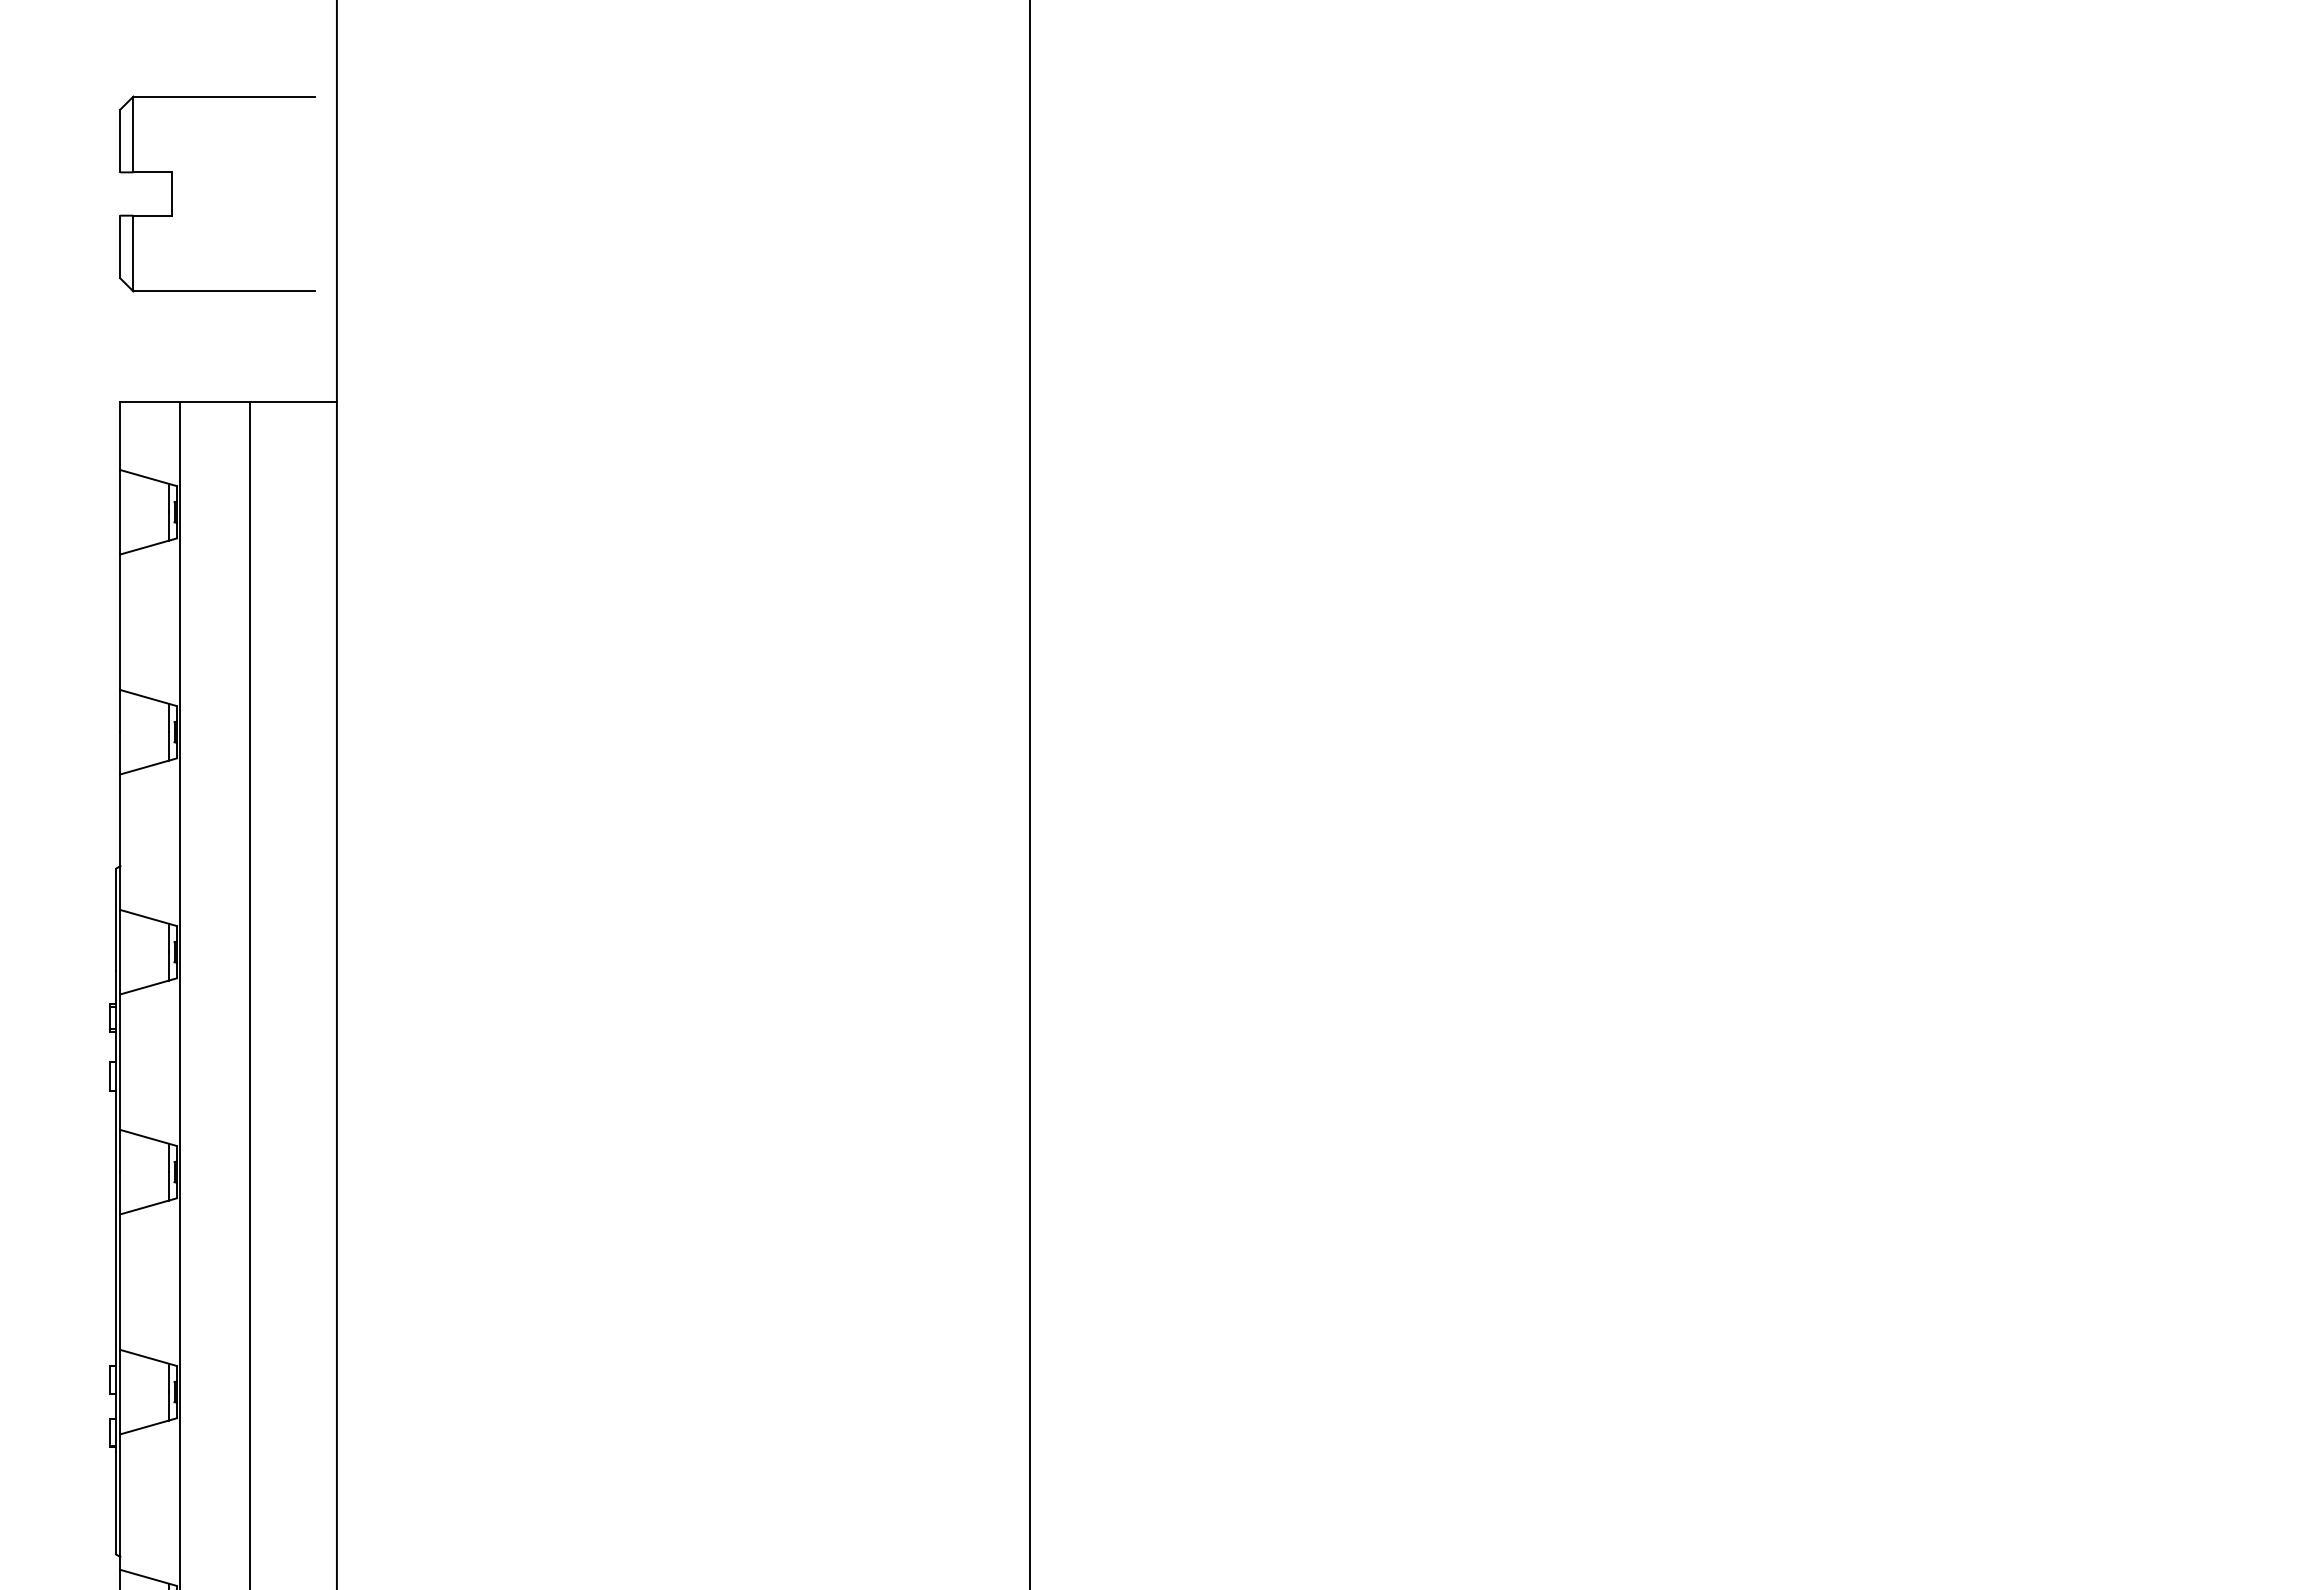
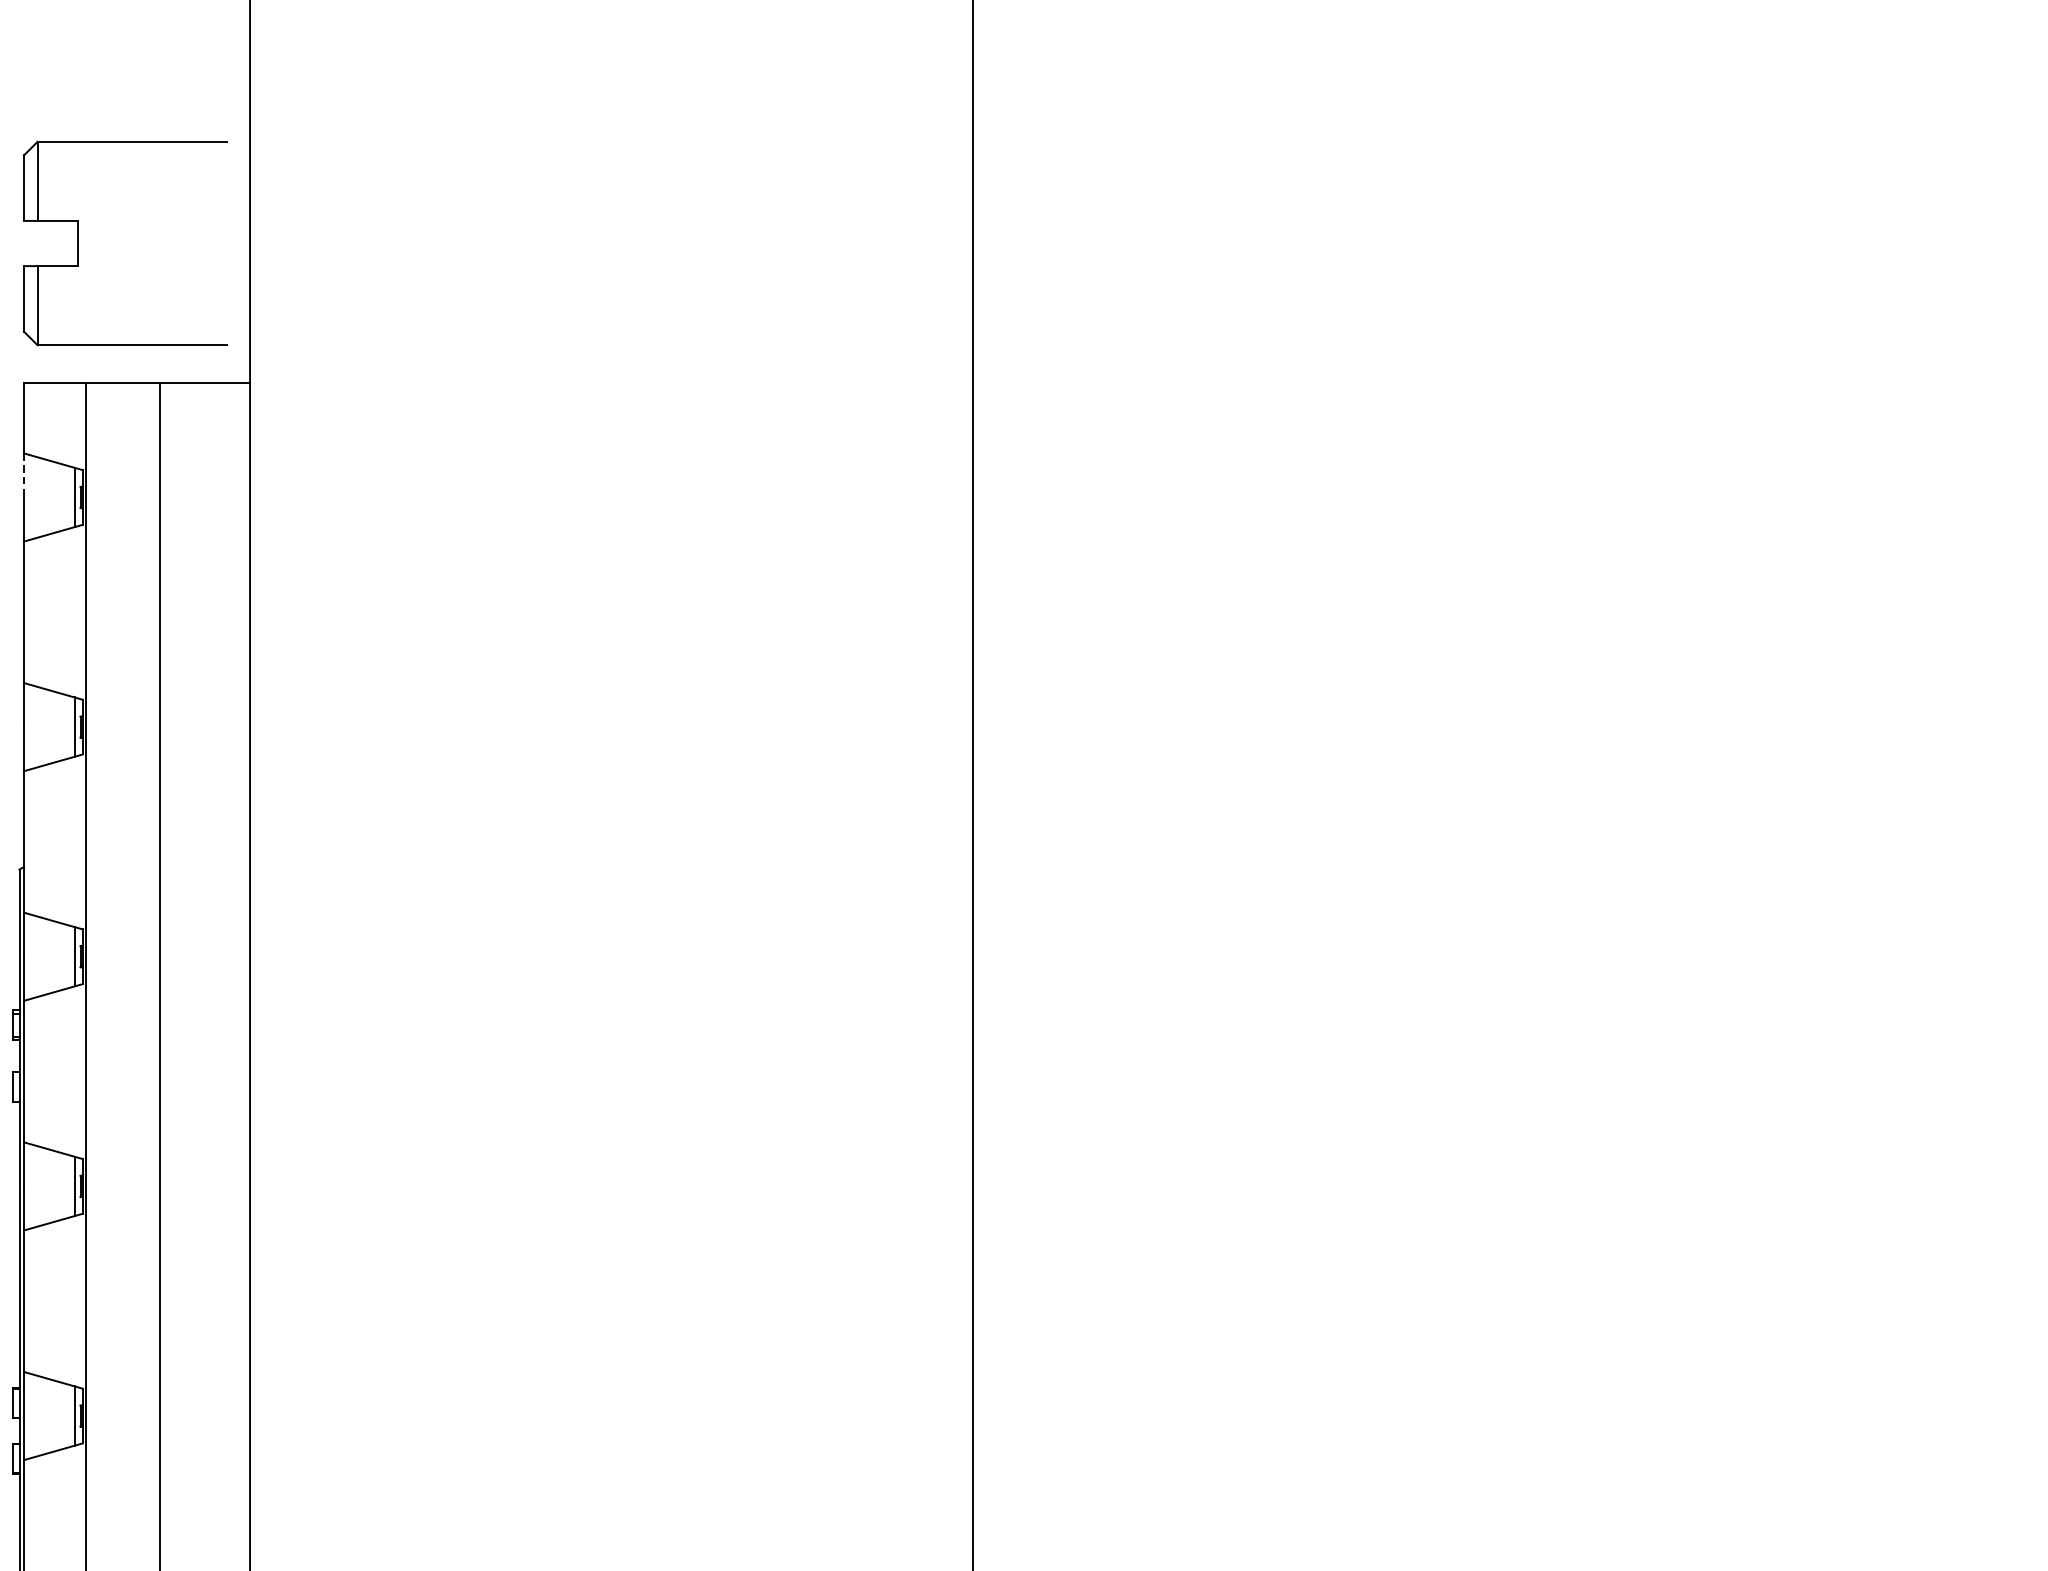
part: (172, 193) -> (78, 242), moved
line: (120, 491) -> (24, 475), solid -> dashed

